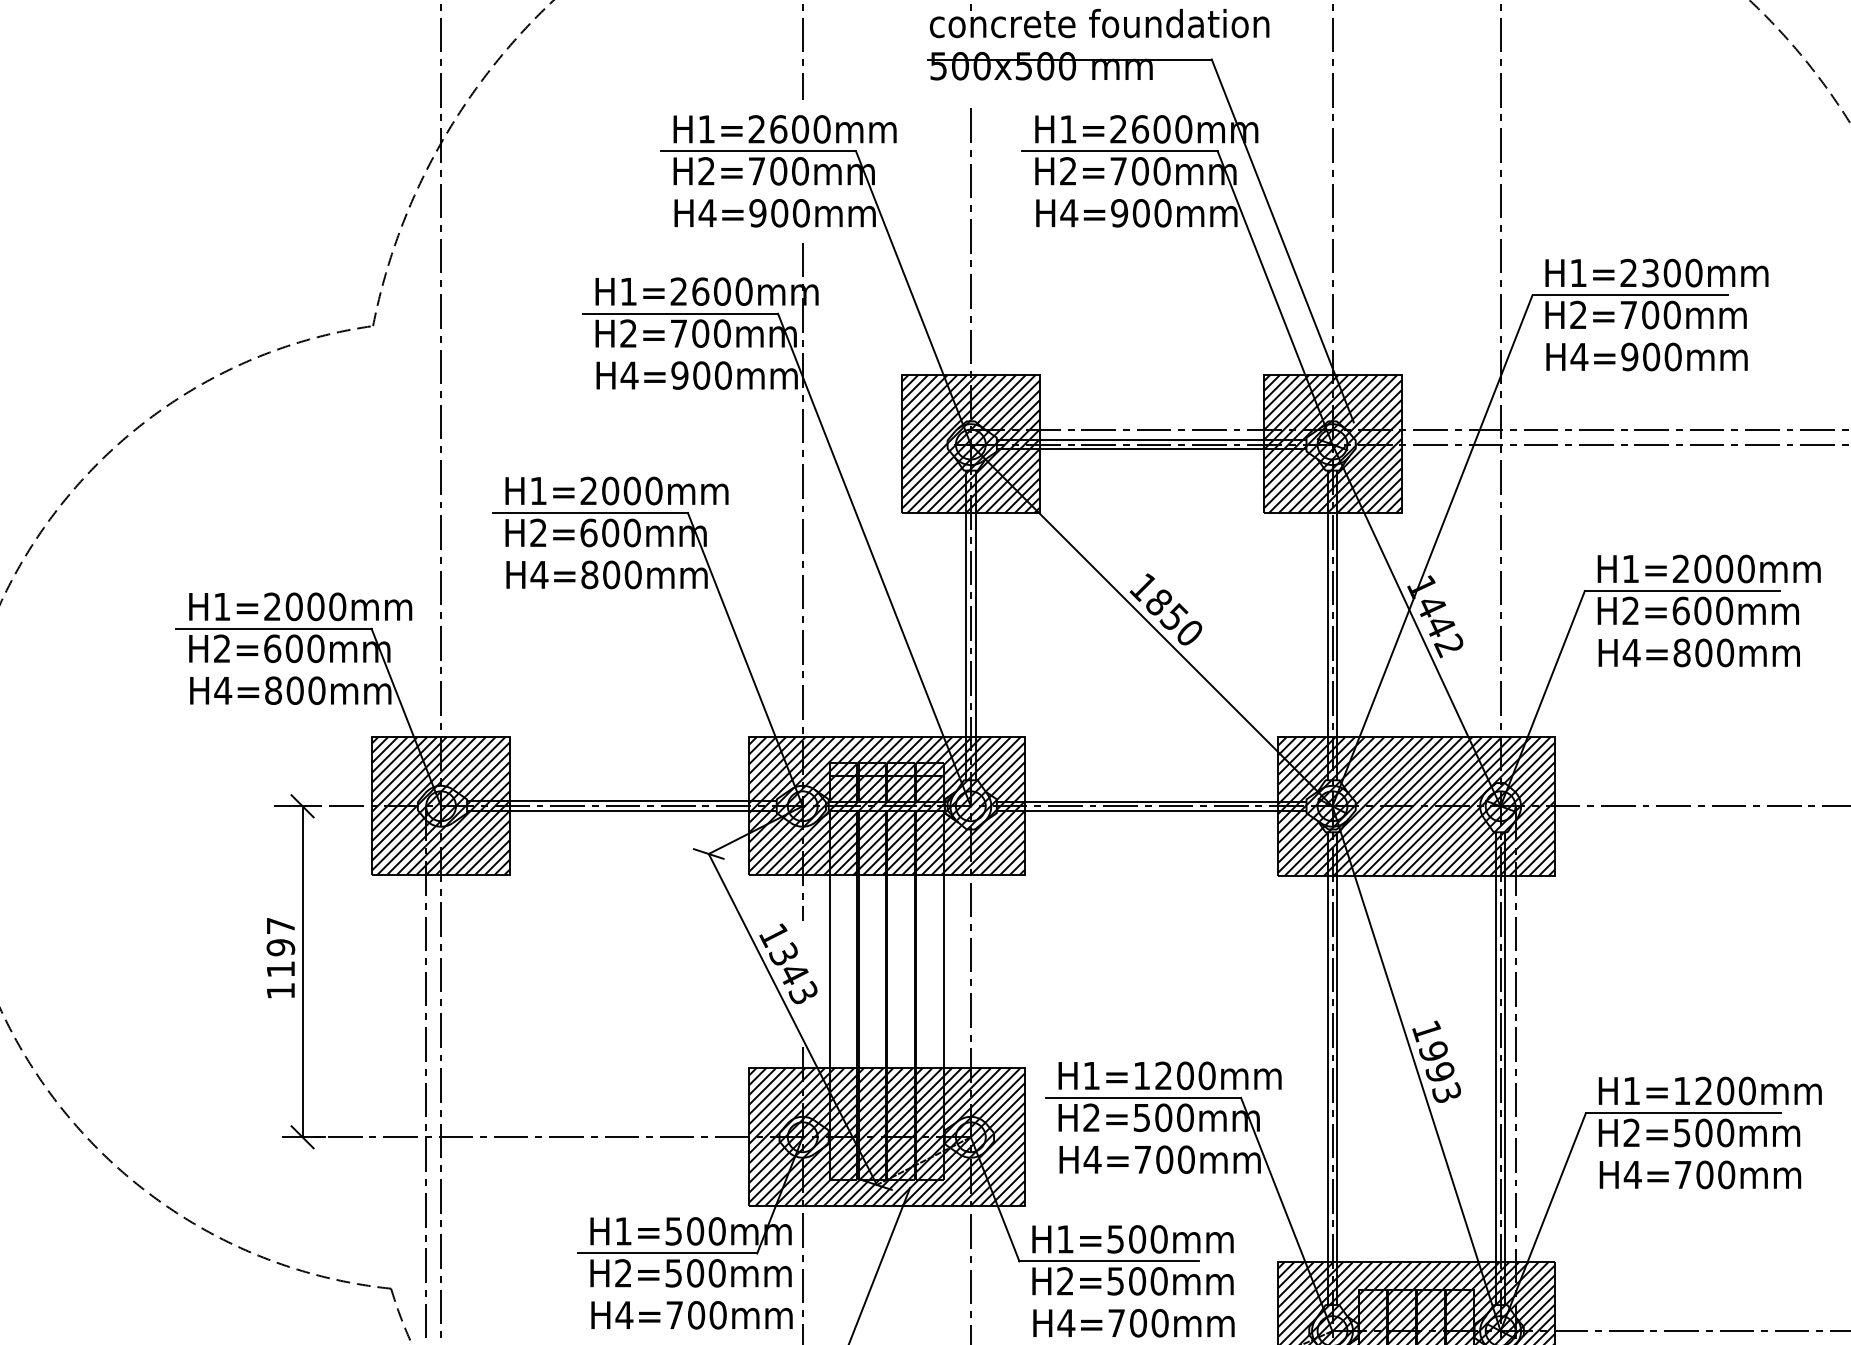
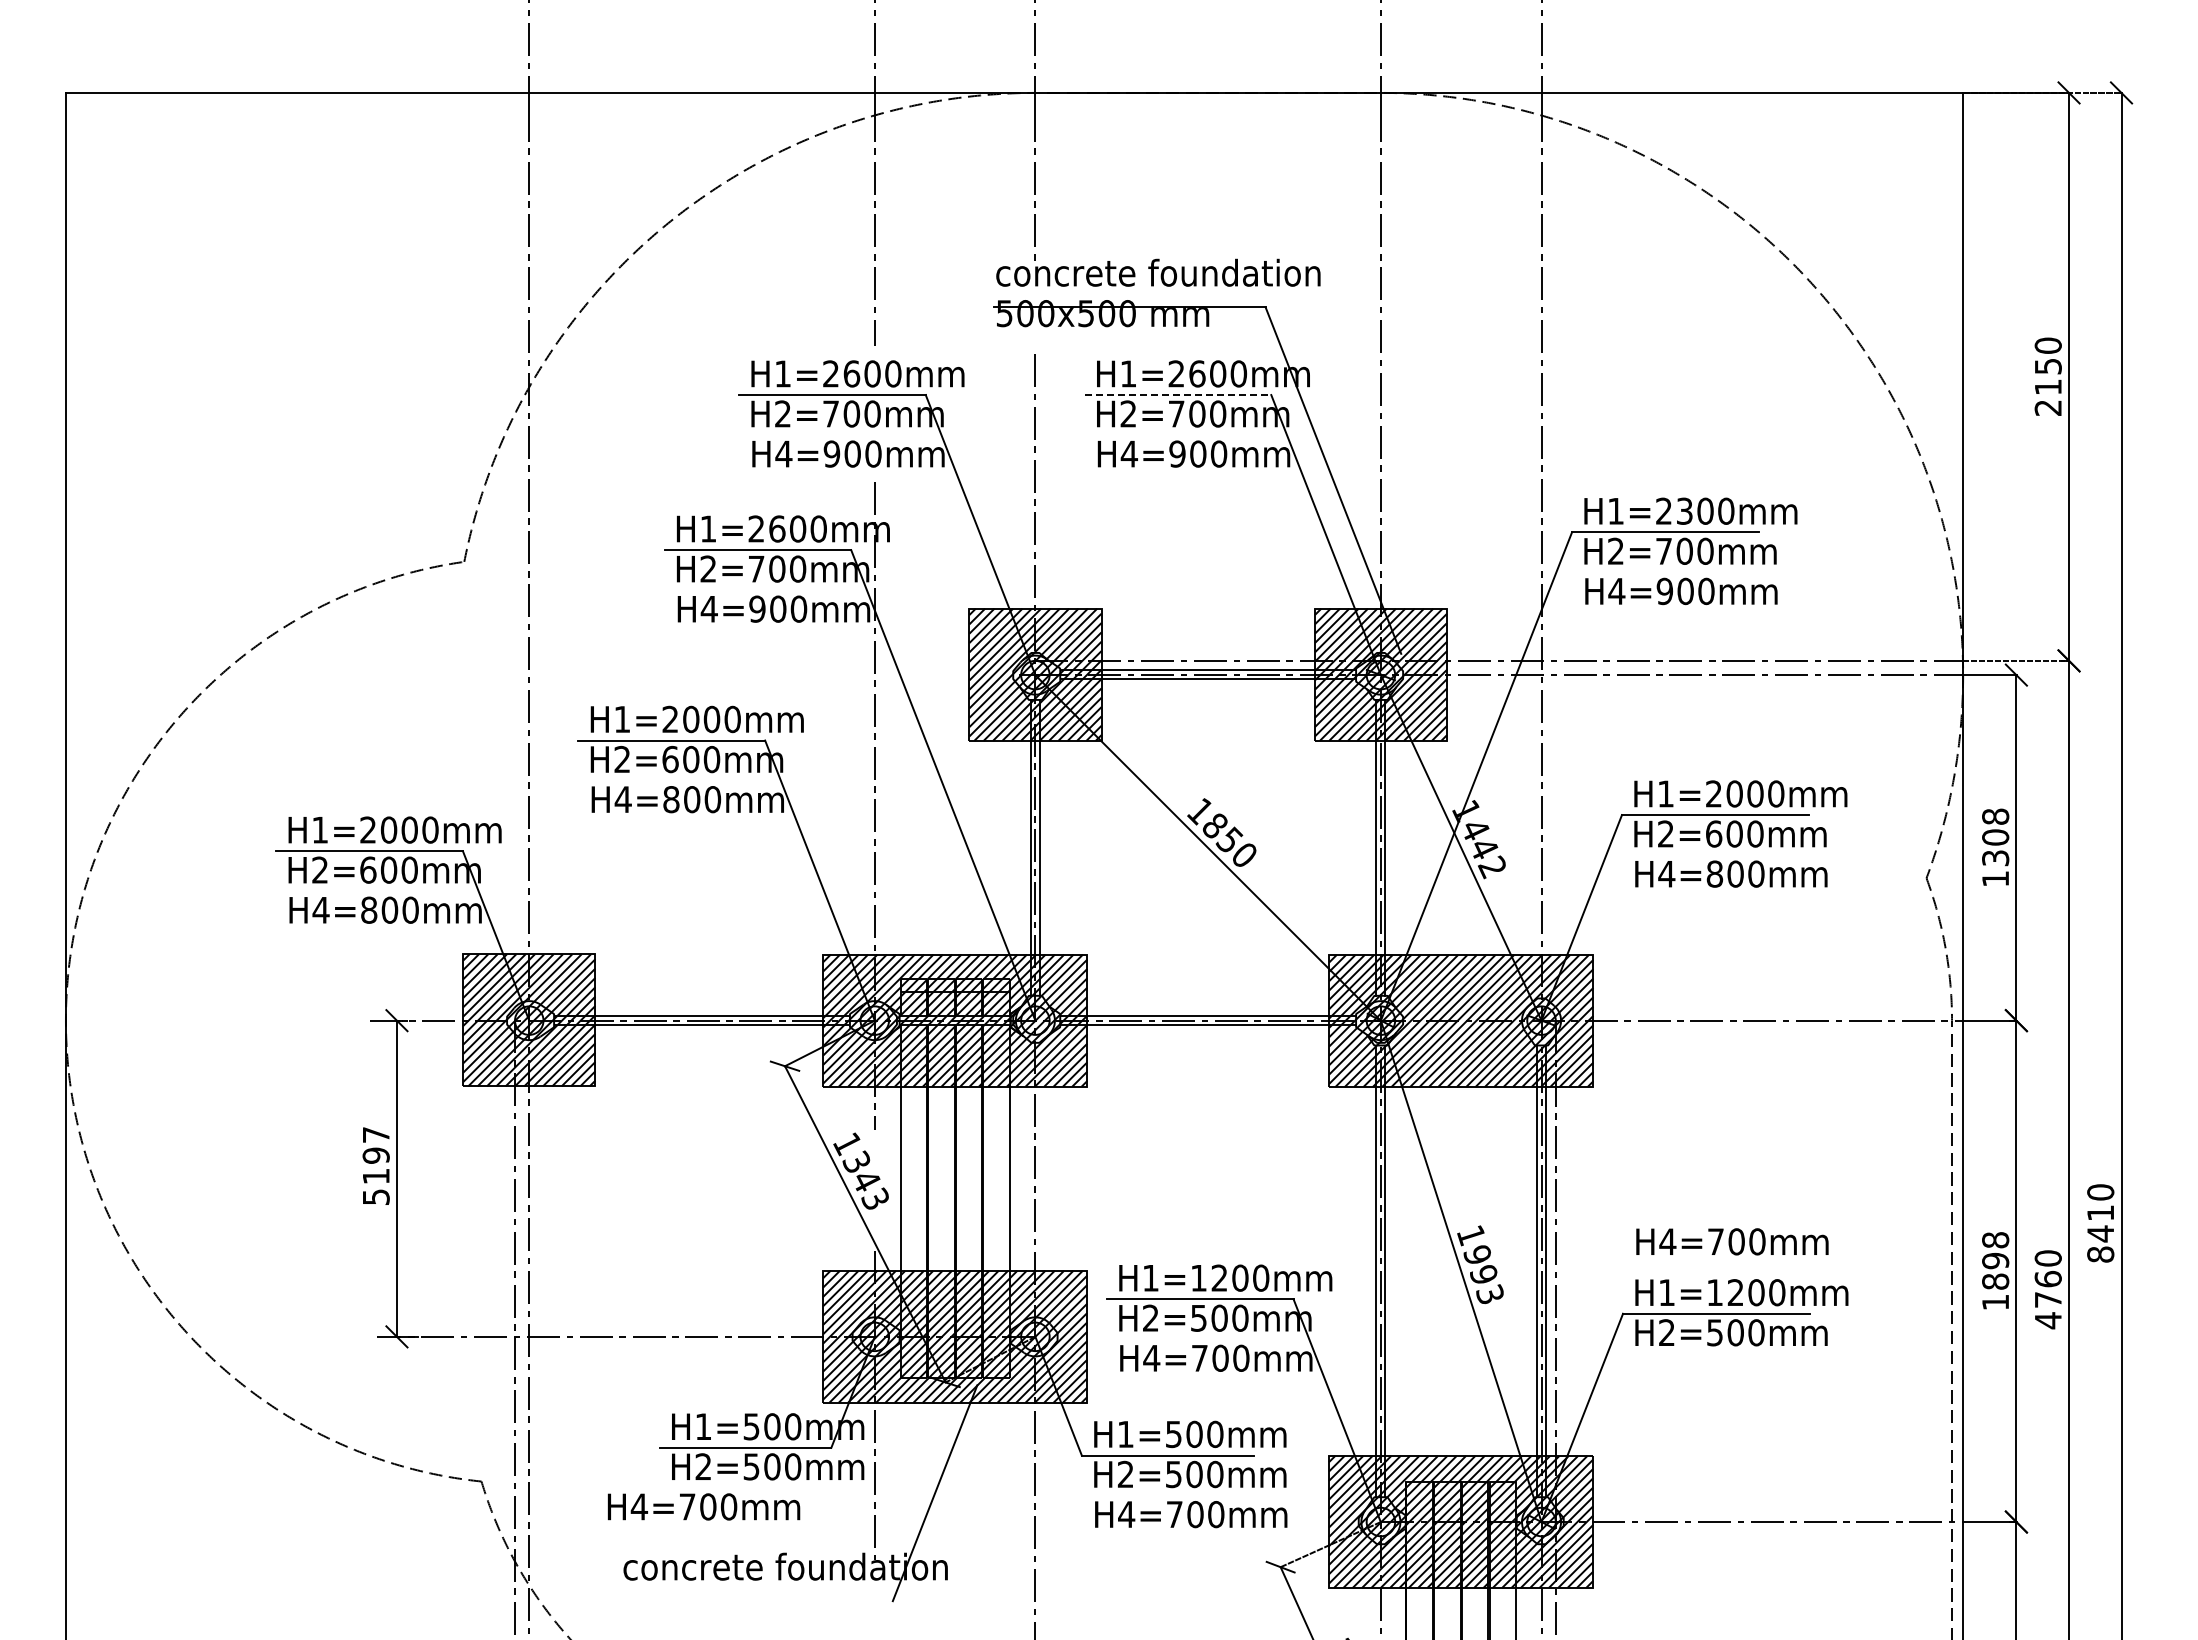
line: (1120, 151) -> (1178, 395), solid -> dashed
text: (281, 990) -> (376, 1196), 1197 -> 5197
text: (1700, 1174) -> (1732, 1241), moved
text: (691, 1314) -> (703, 1506), moved

